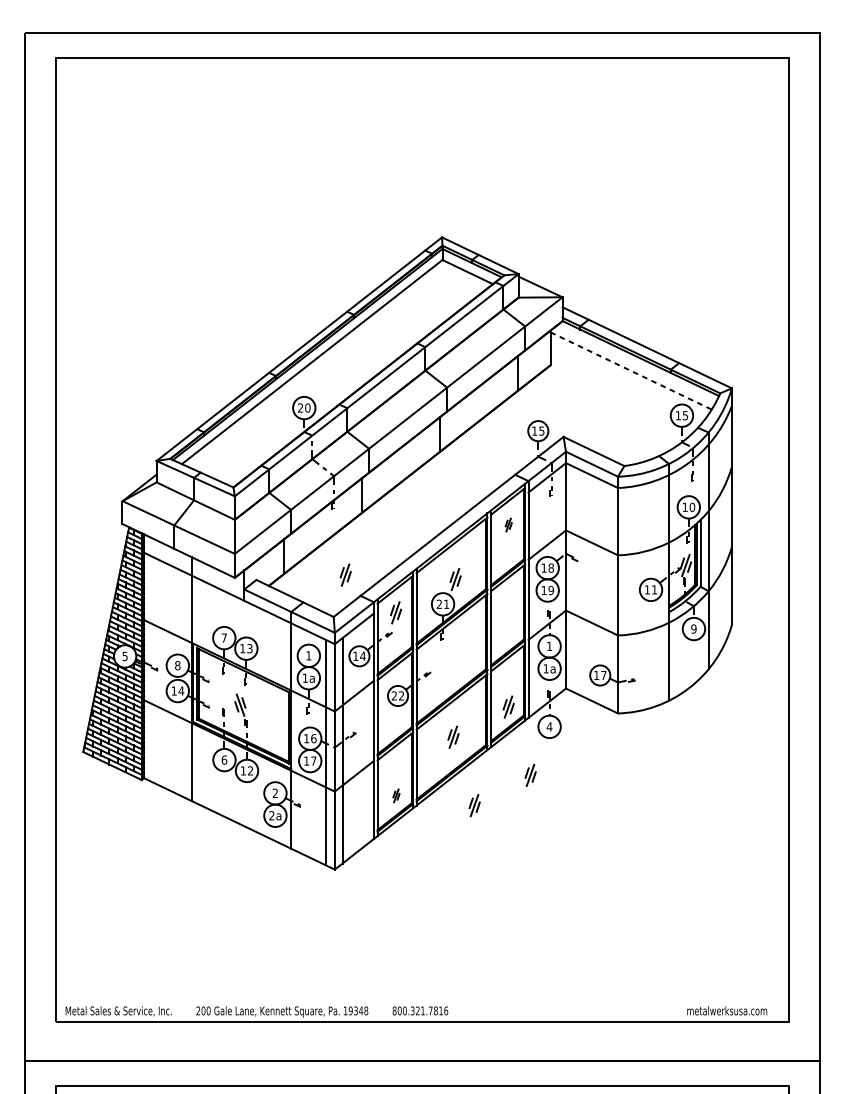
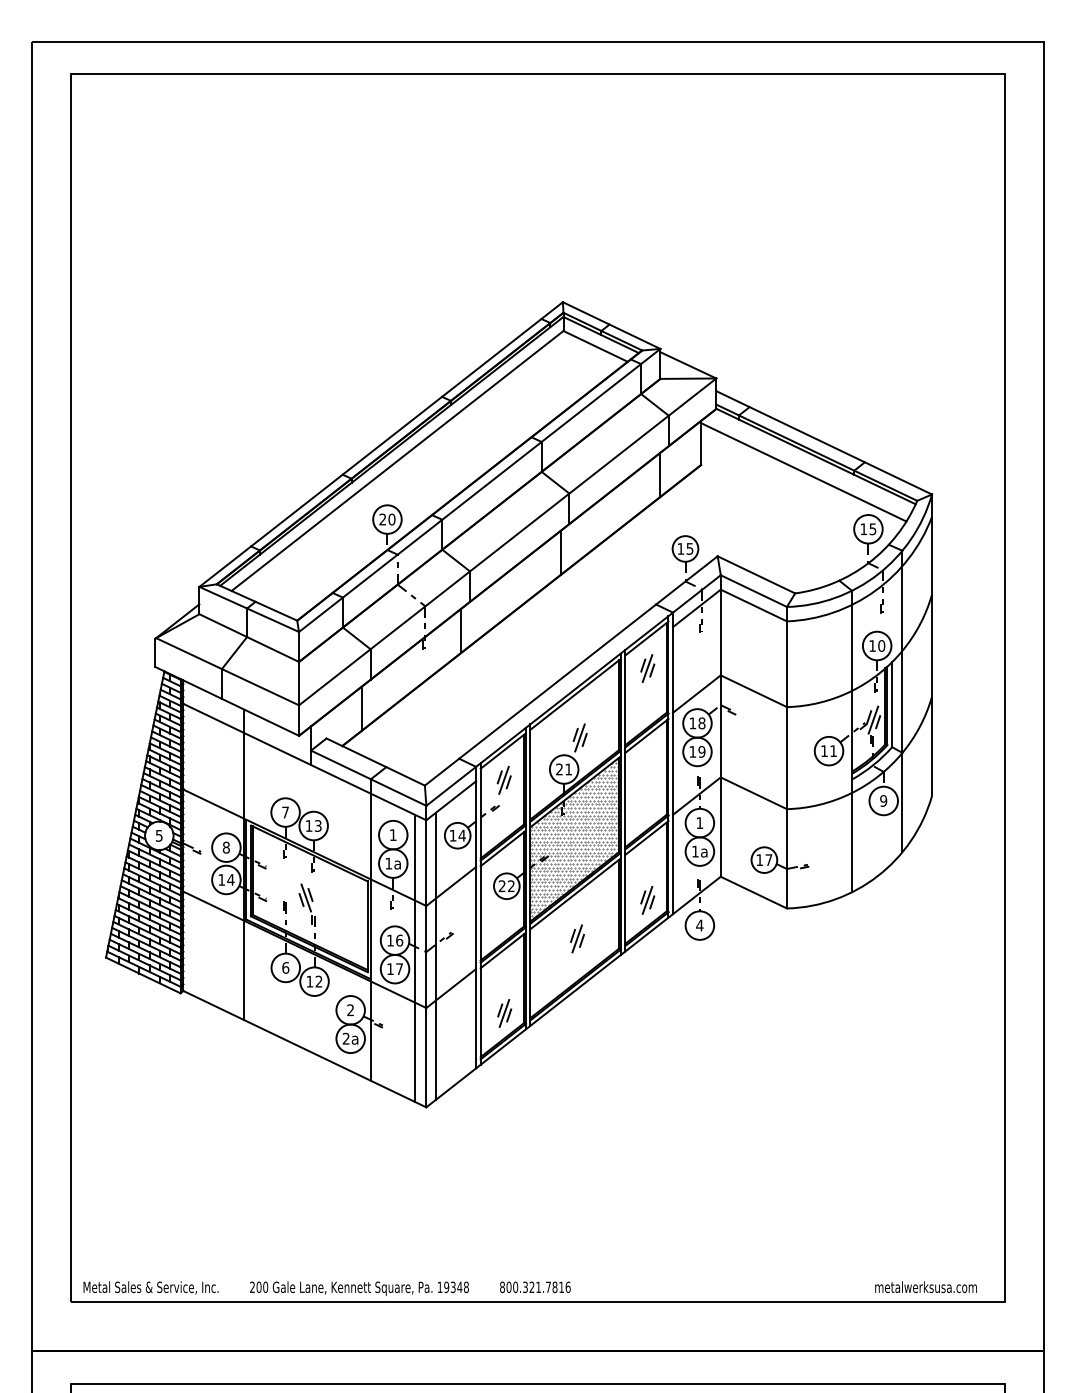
line: (630, 371) -> (803, 472), dashed -> solid
part: (508, 525) -> (647, 668), size x1.67
part: (345, 574) -> (439, 731), removed
hatch: (450, 659) -> (573, 839), added
part: (530, 775) -> (675, 987), removed
part: (396, 795) -> (504, 1013), size x1.67
part: (474, 805) -> (604, 1025), removed

